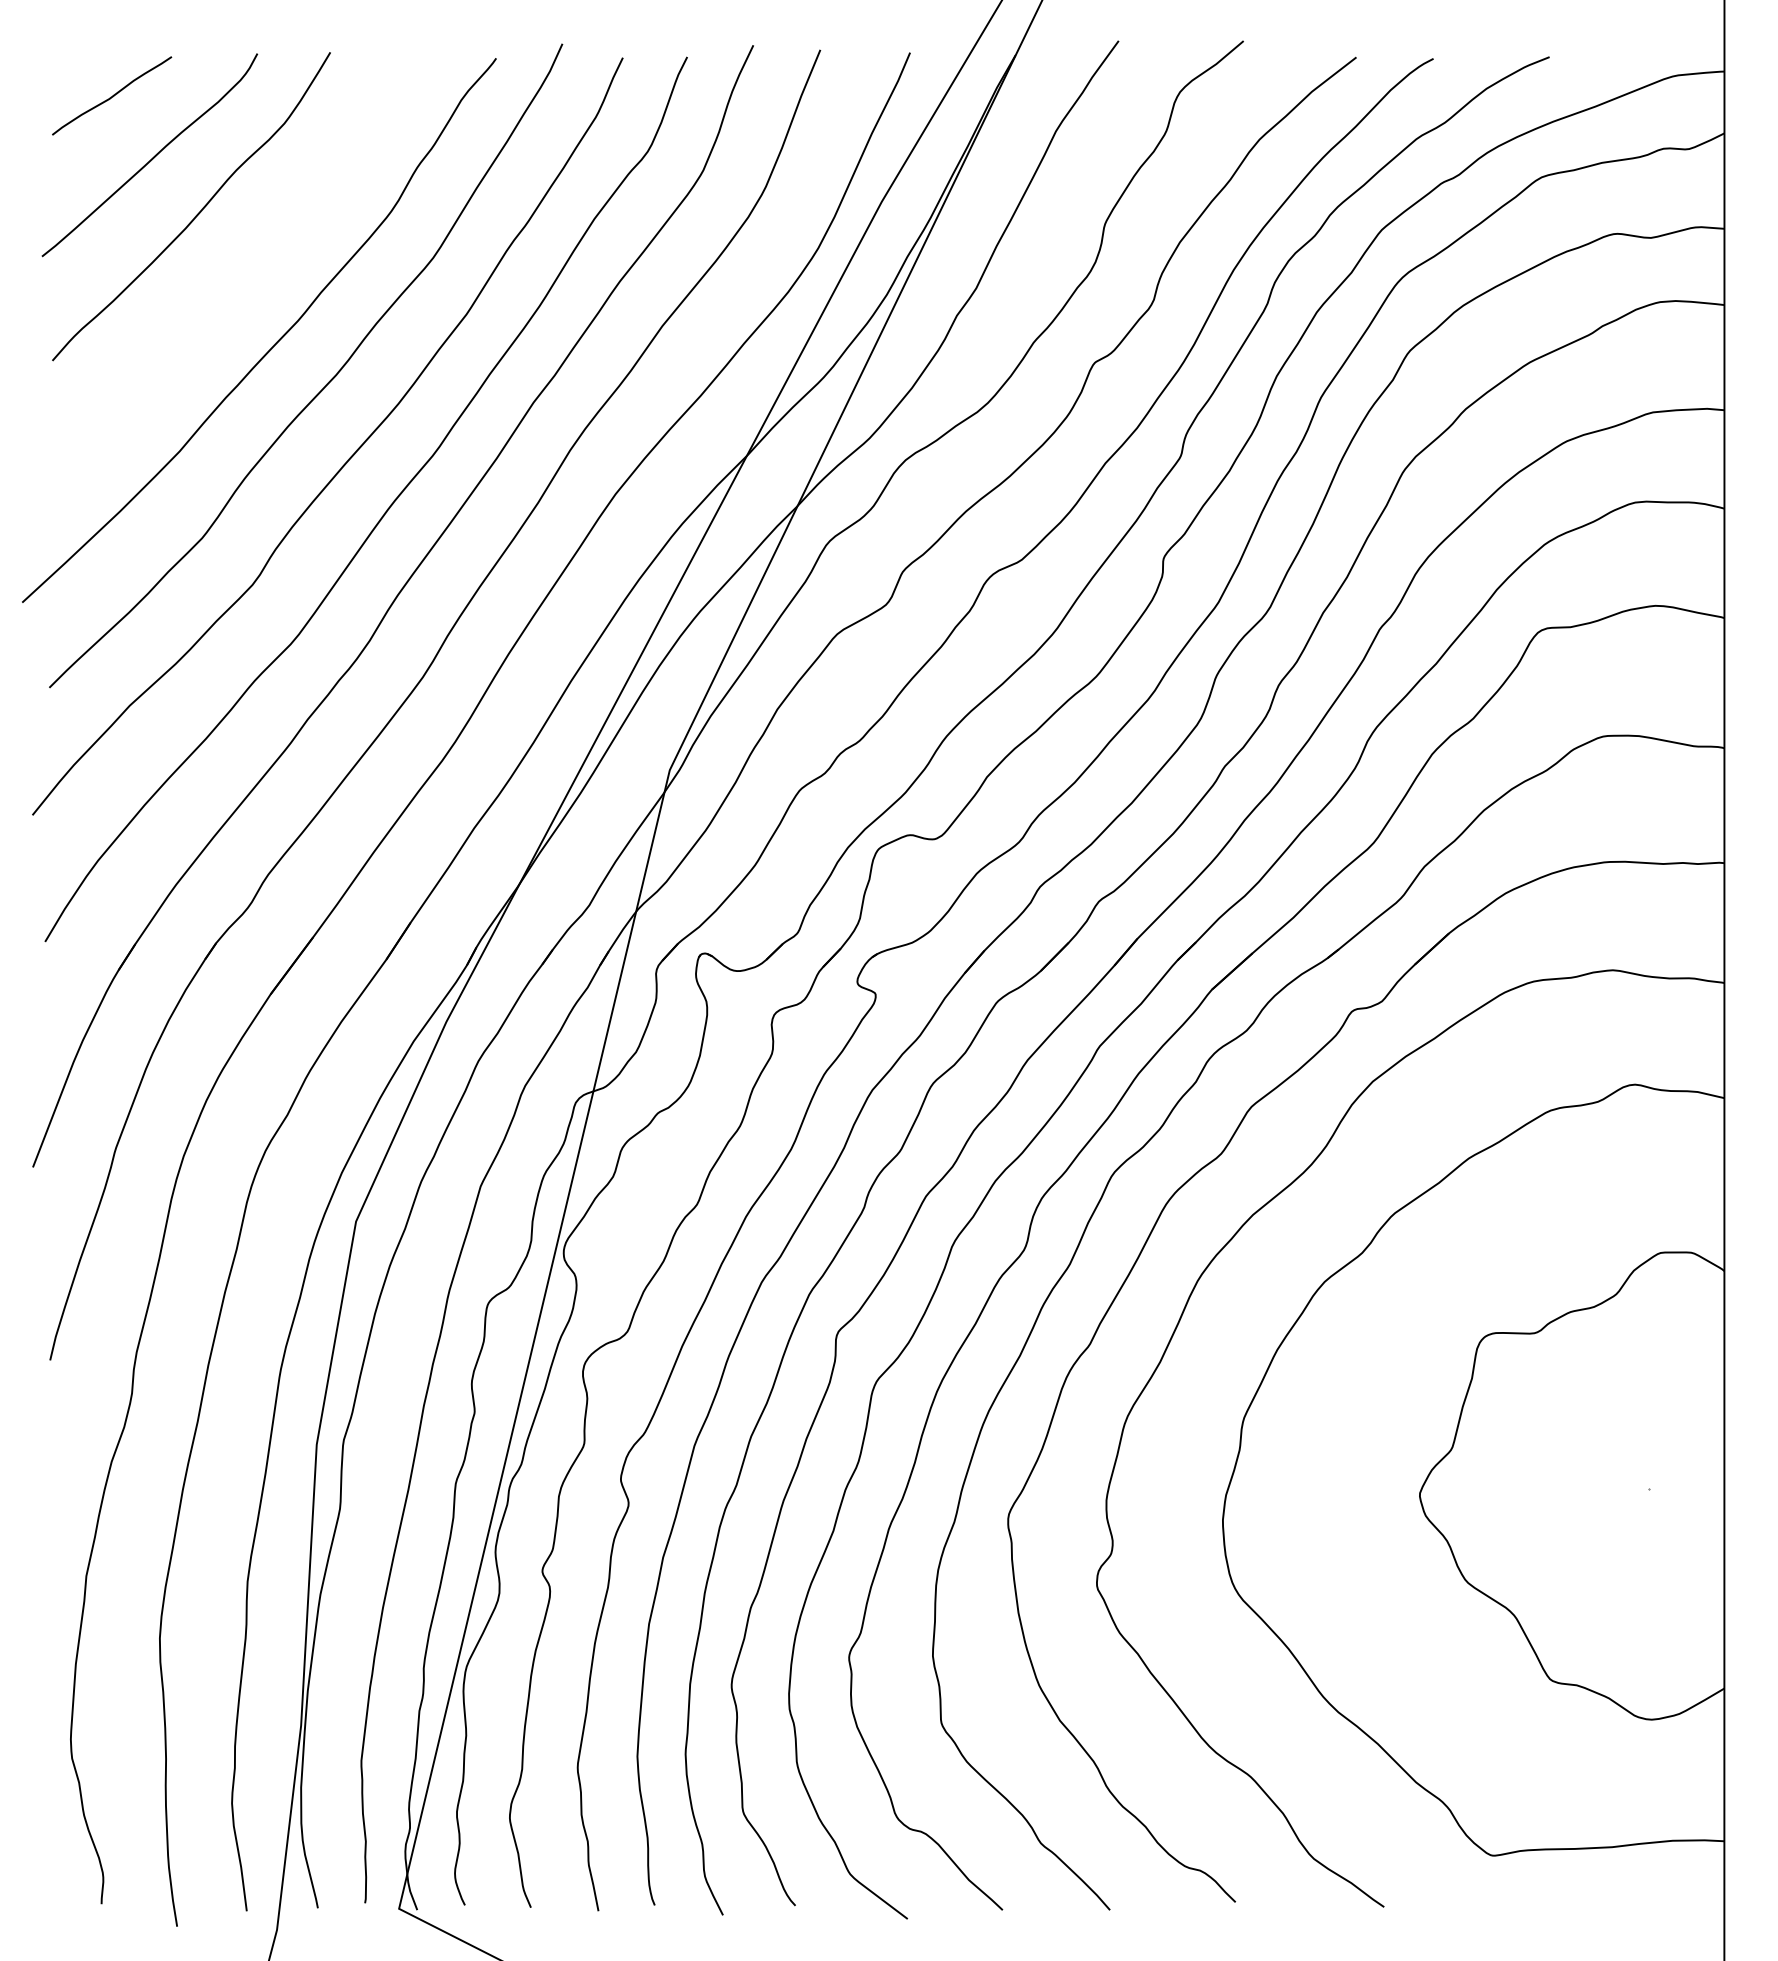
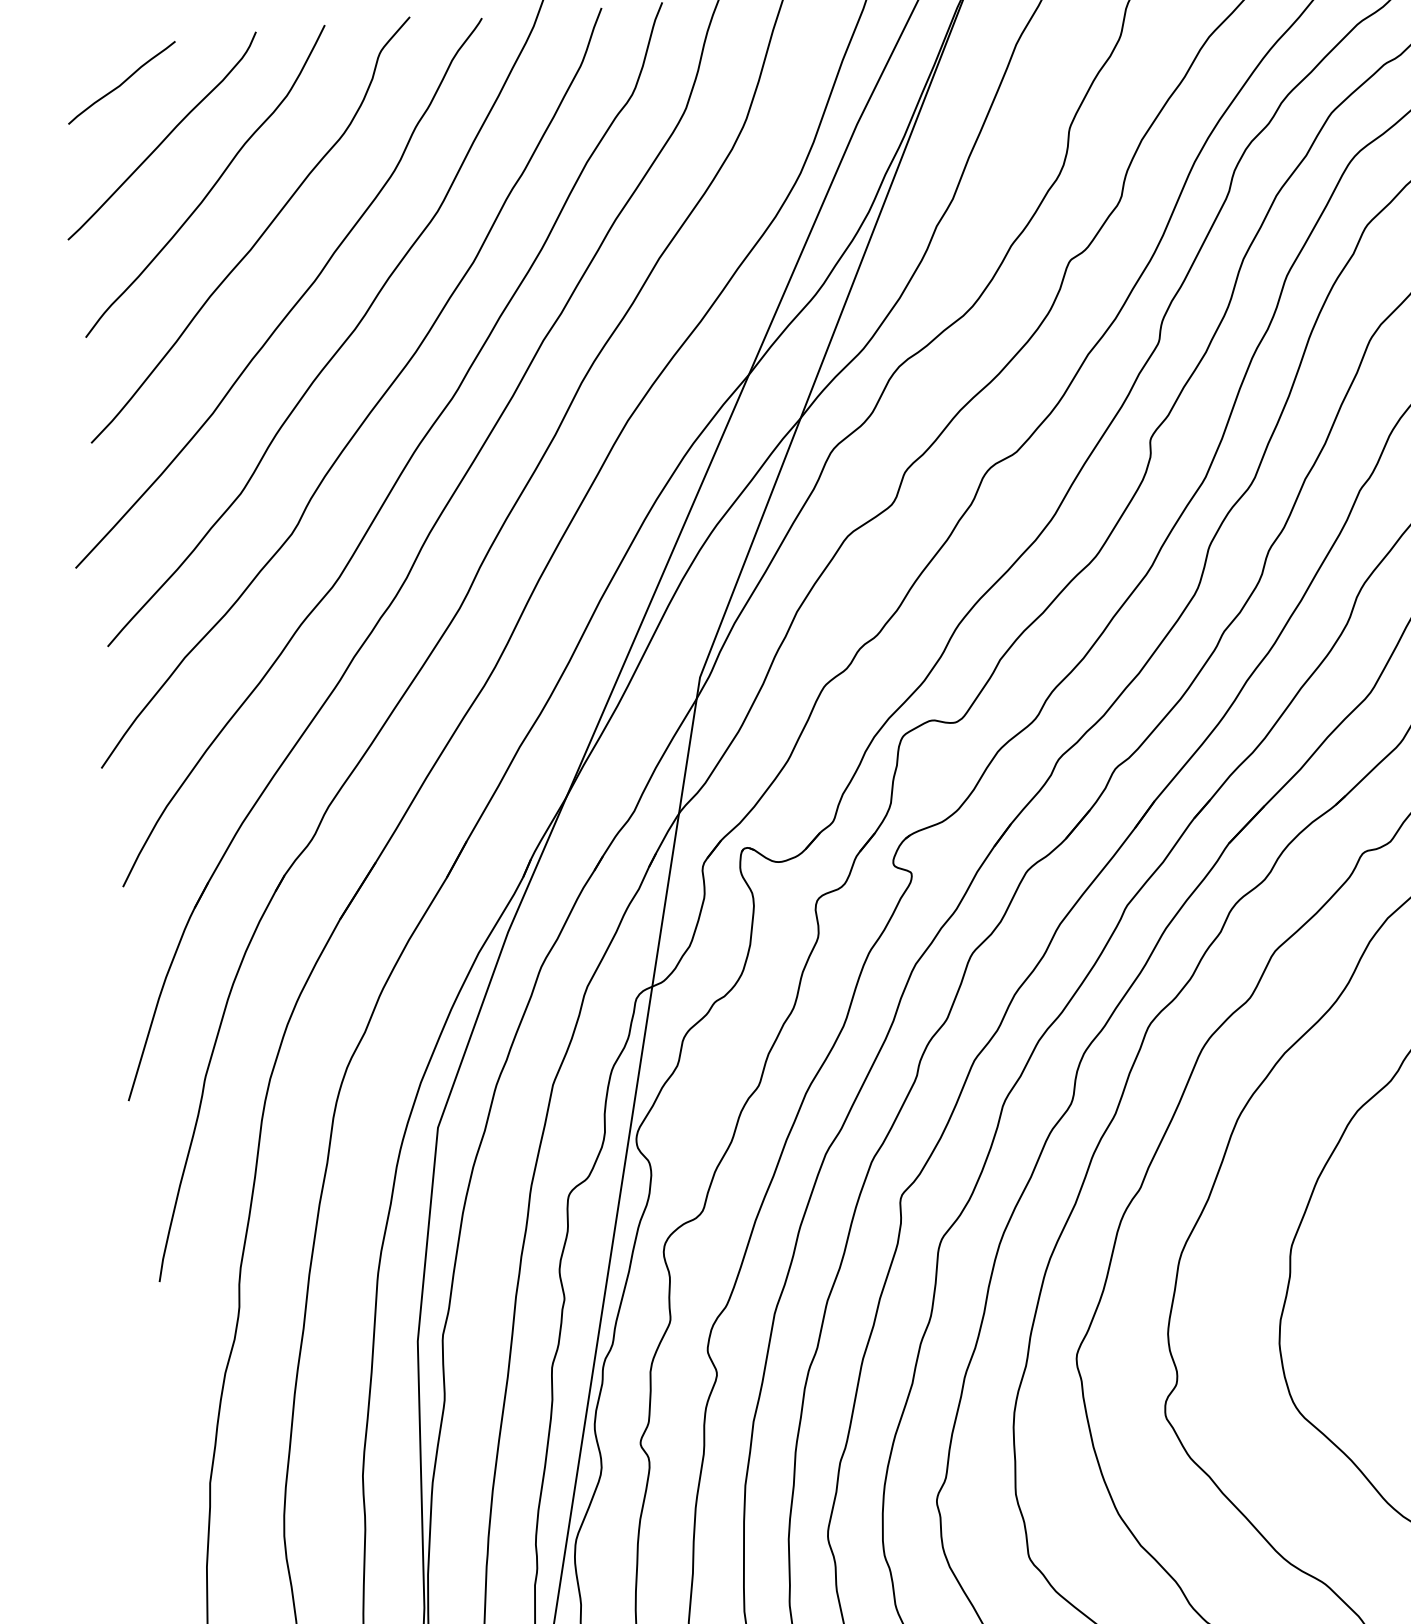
curve: (243, 269) -> (259, 236), added

